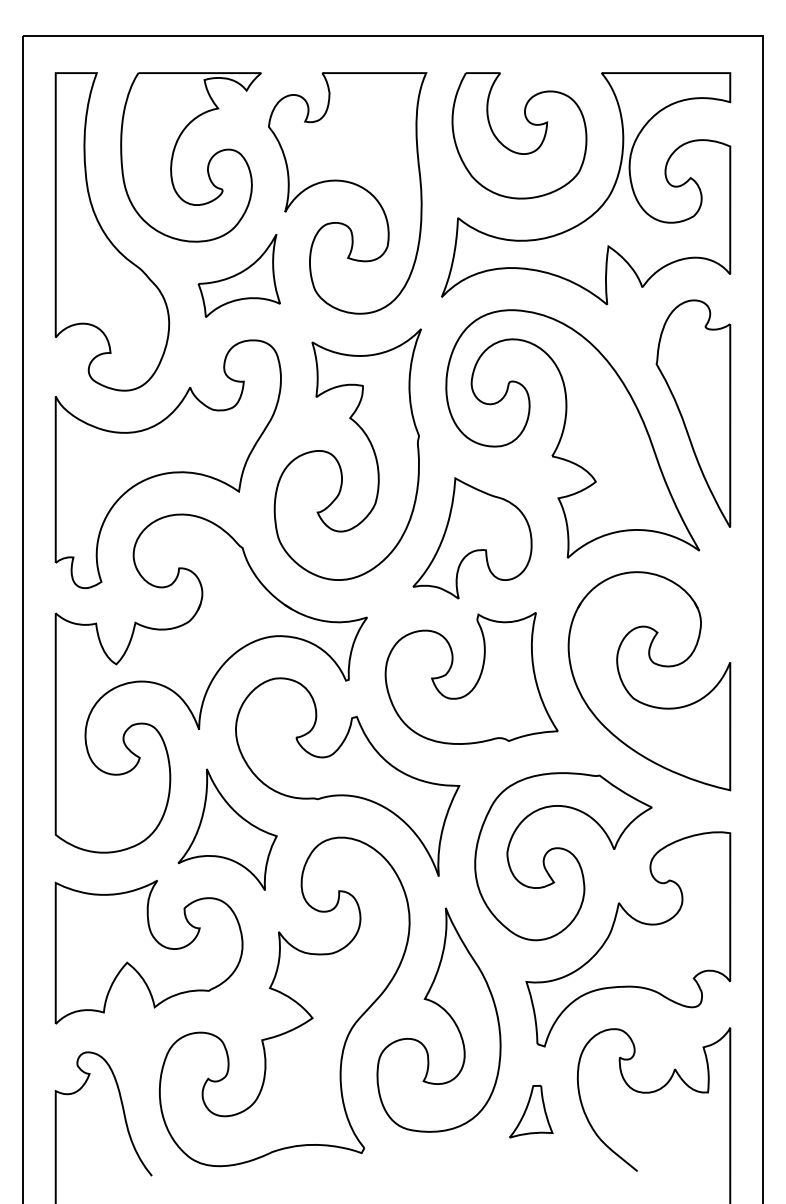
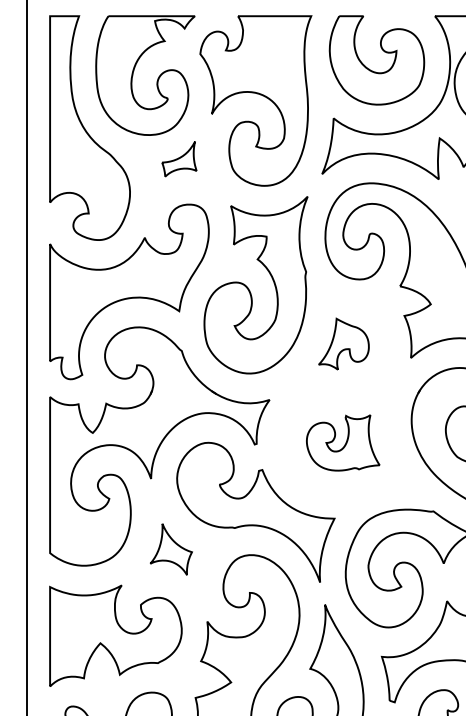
part: (238, 275) -> (178, 158), size x0.6
part: (472, 538) -> (343, 344), size x0.6
part: (471, 678) -> (343, 442), size x0.6
part: (227, 829) -> (171, 549), size x0.6

